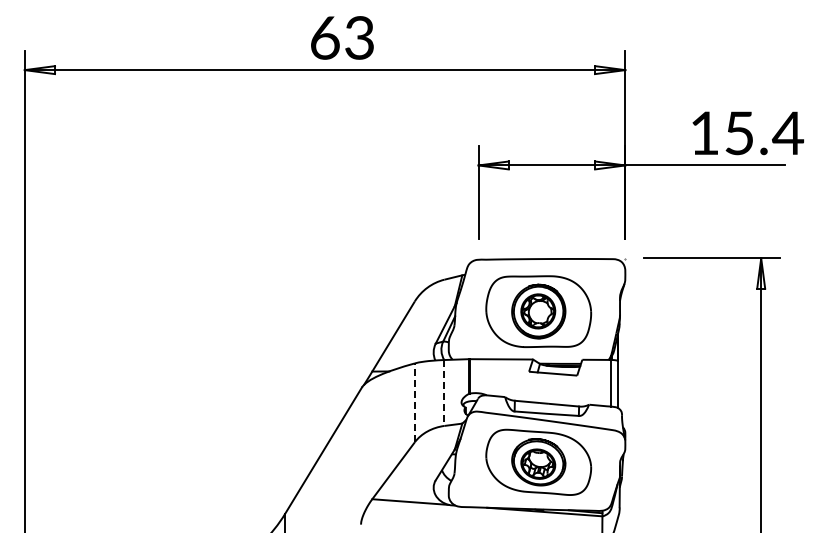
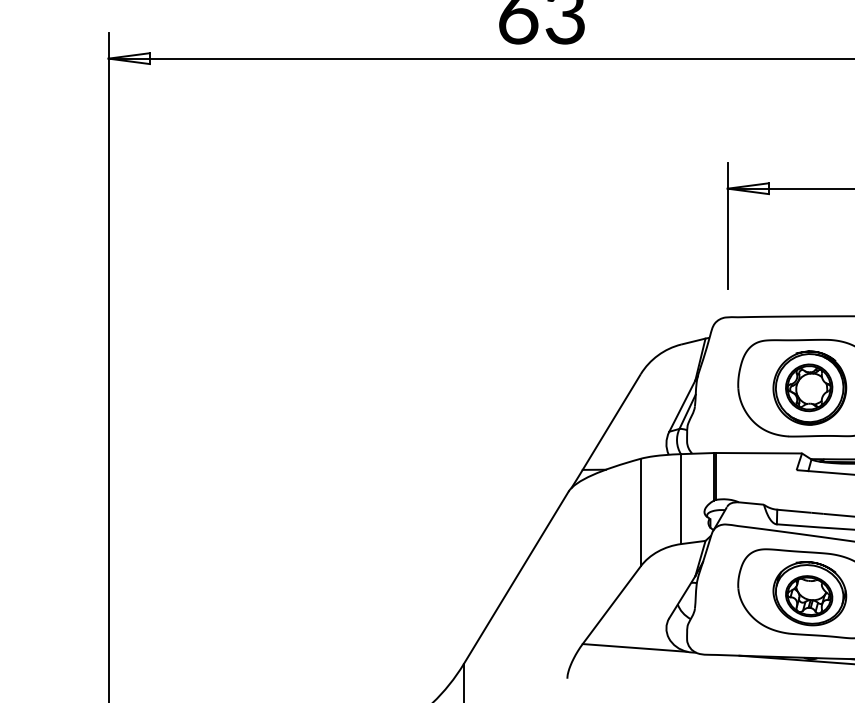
line: (444, 392) -> (681, 498), dashed -> solid
line: (414, 402) -> (640, 512), dashed -> solid

